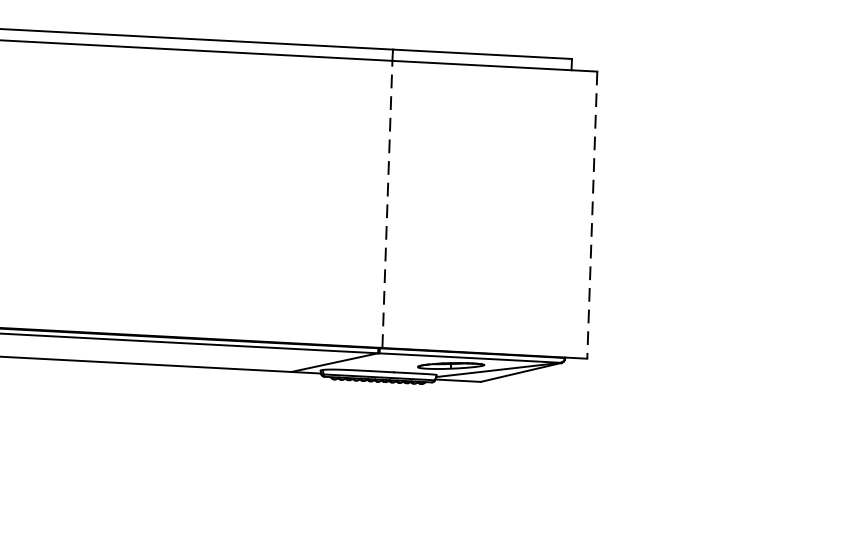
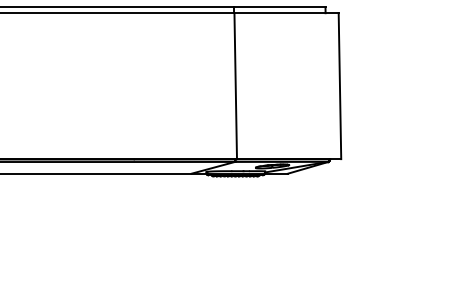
line: (386, 205) -> (235, 86), dashed -> solid
line: (591, 215) -> (339, 86), dashed -> solid

